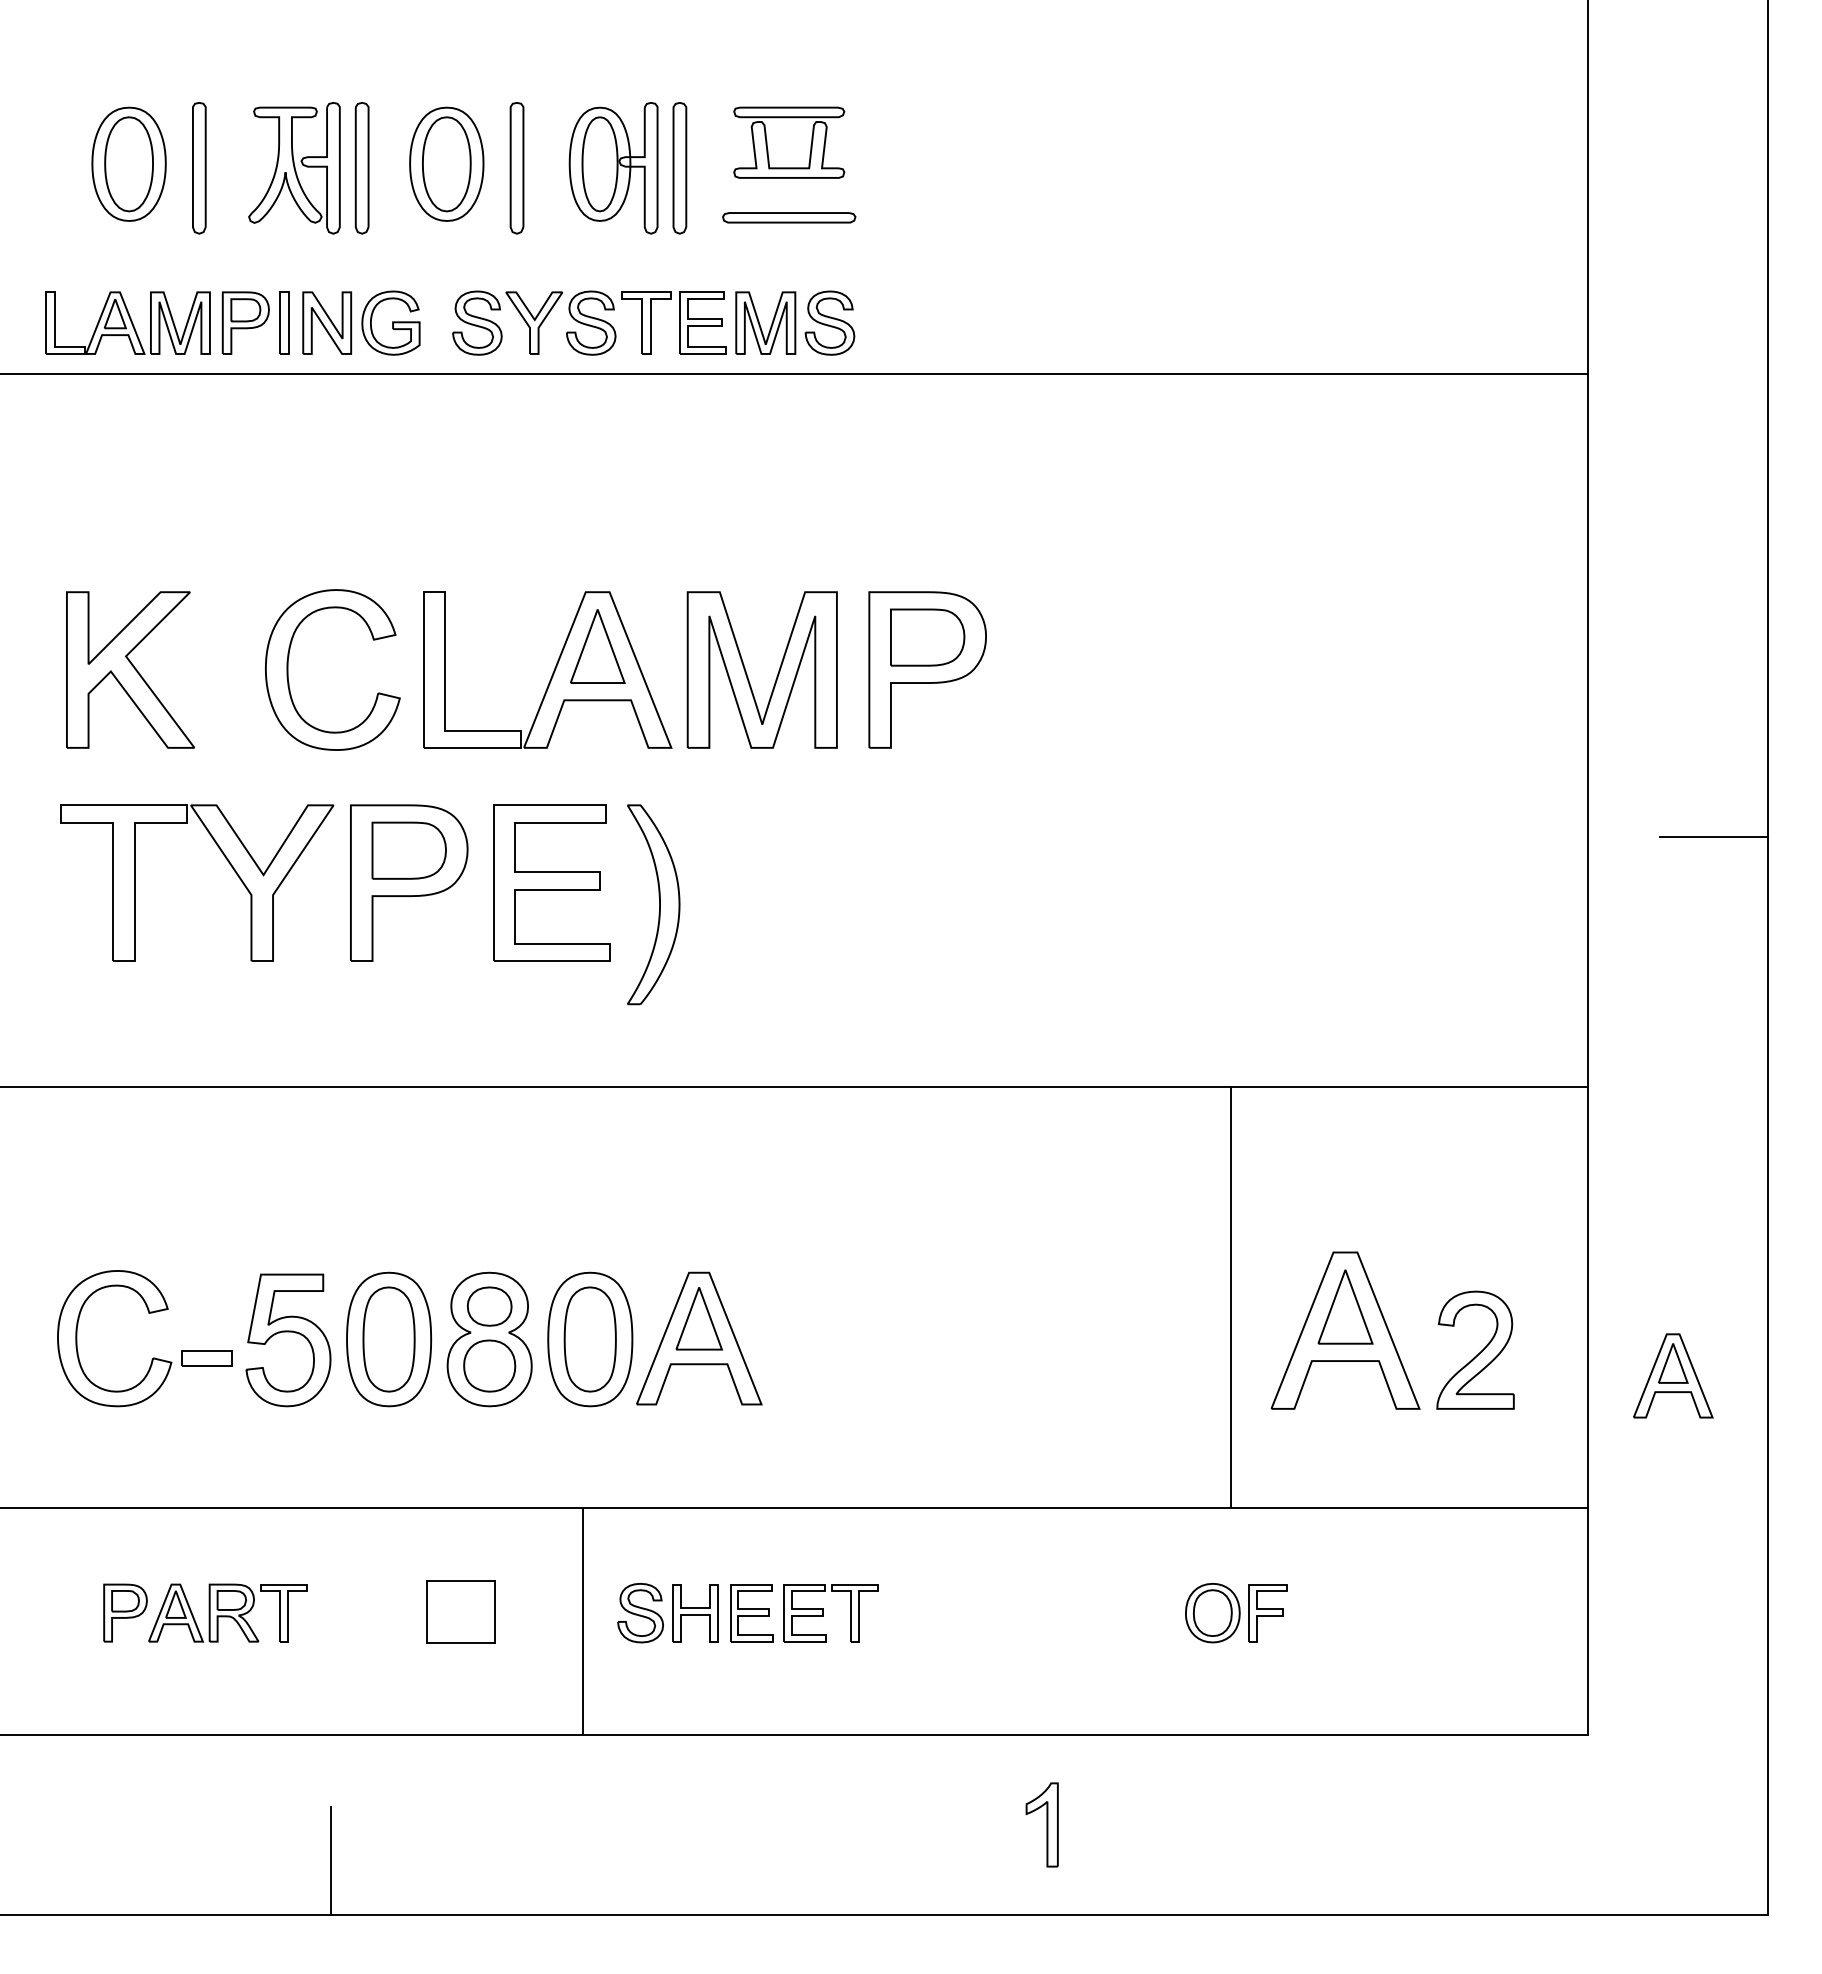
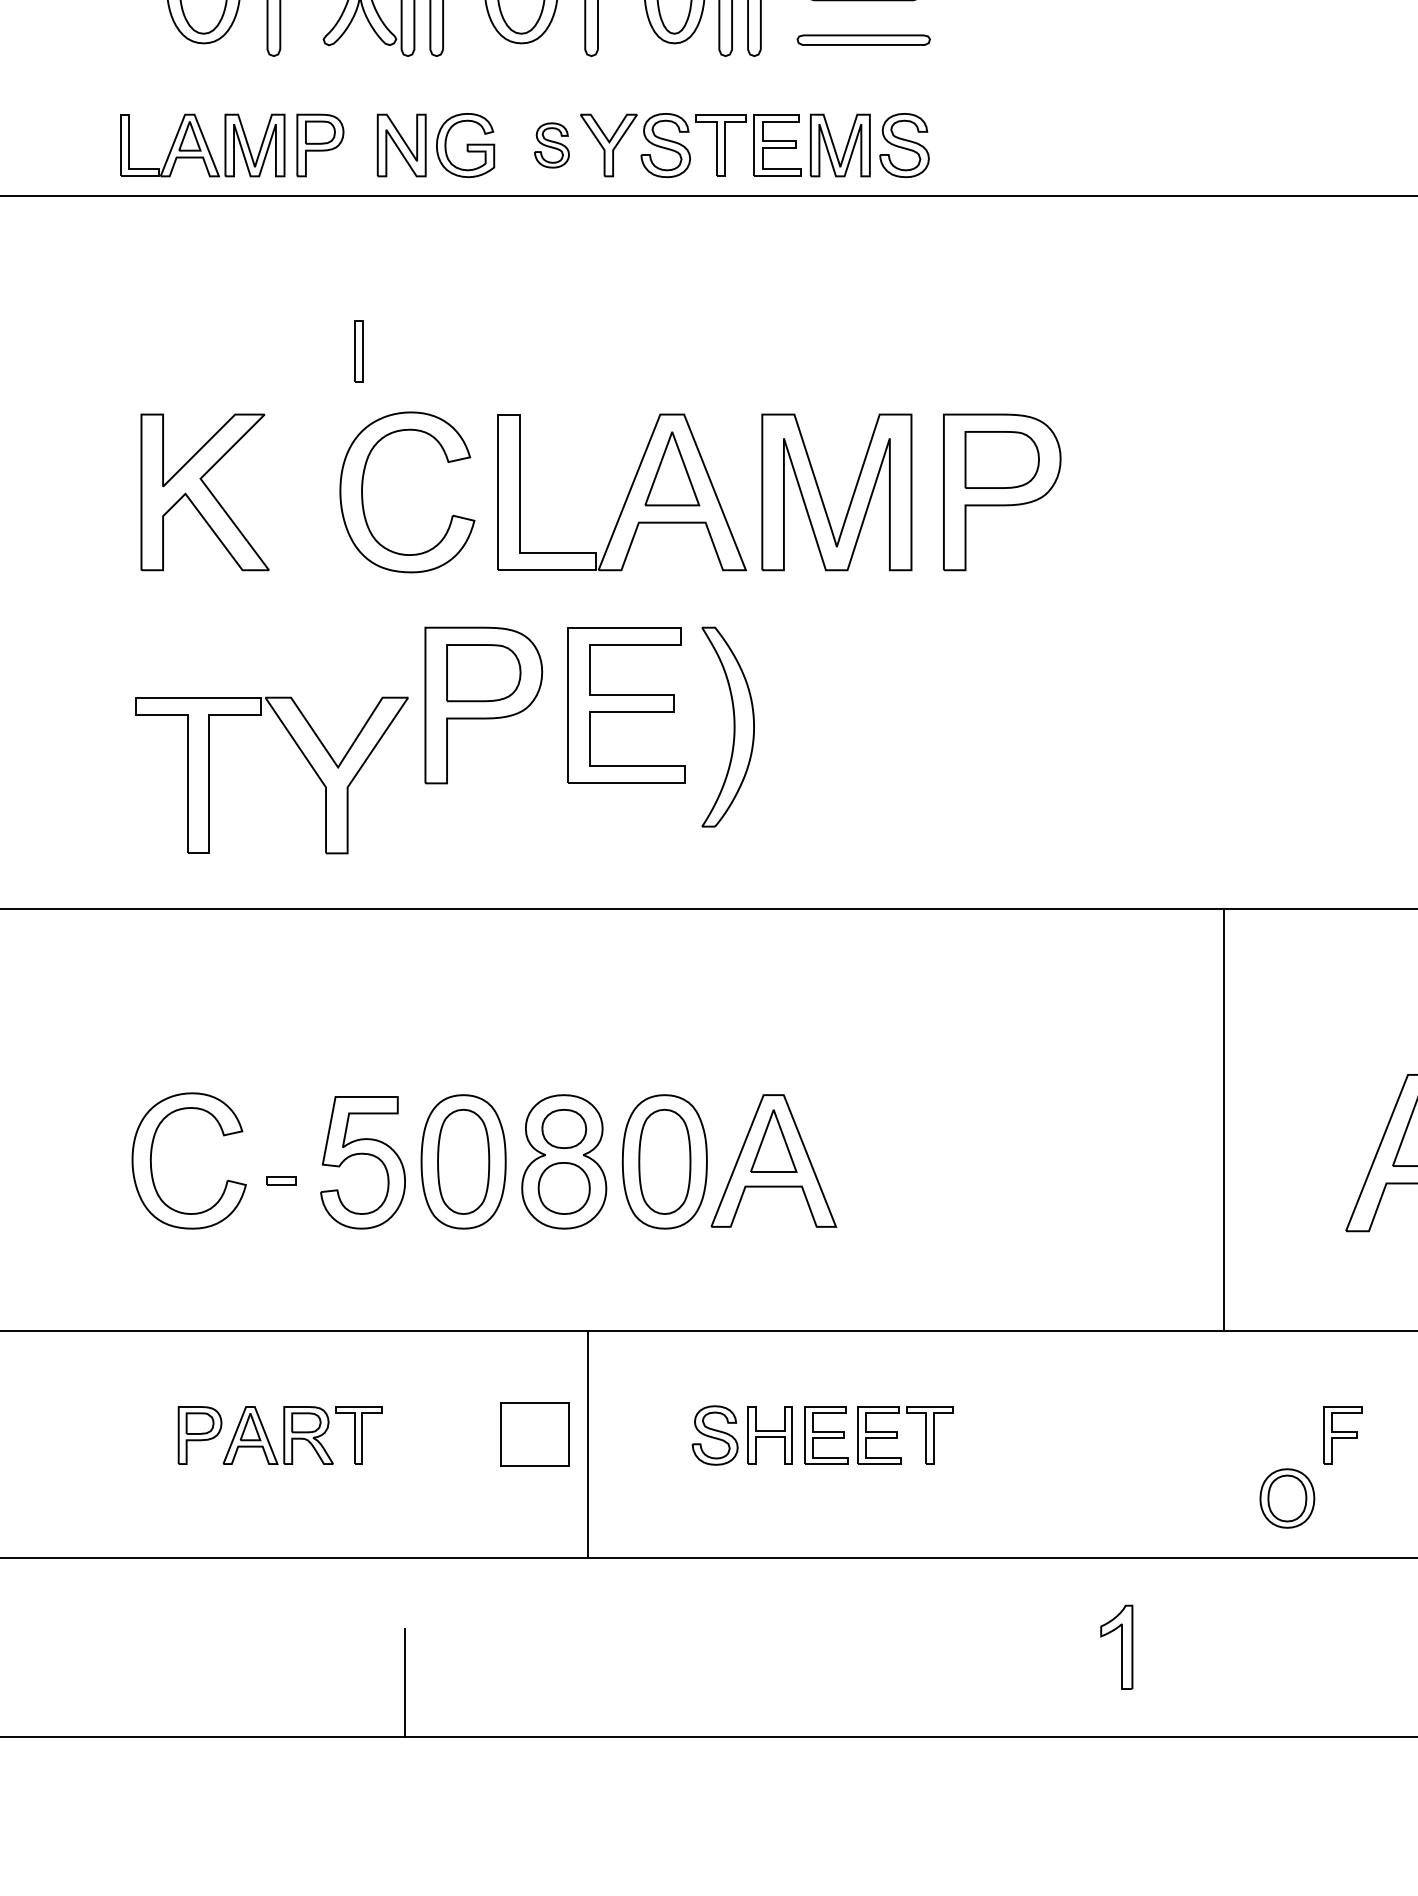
part: (284, 322) -> (359, 350), moved
part: (477, 322) -> (552, 144), size x0.7
part: (227, 861) -> (302, 753), moved
line: (1231, 1297) -> (1224, 1119), moved
part: (206, 1358) -> (281, 1180), size x0.6
part: (1212, 1613) -> (1287, 1498), moved
line: (582, 1621) -> (587, 1443), moved

